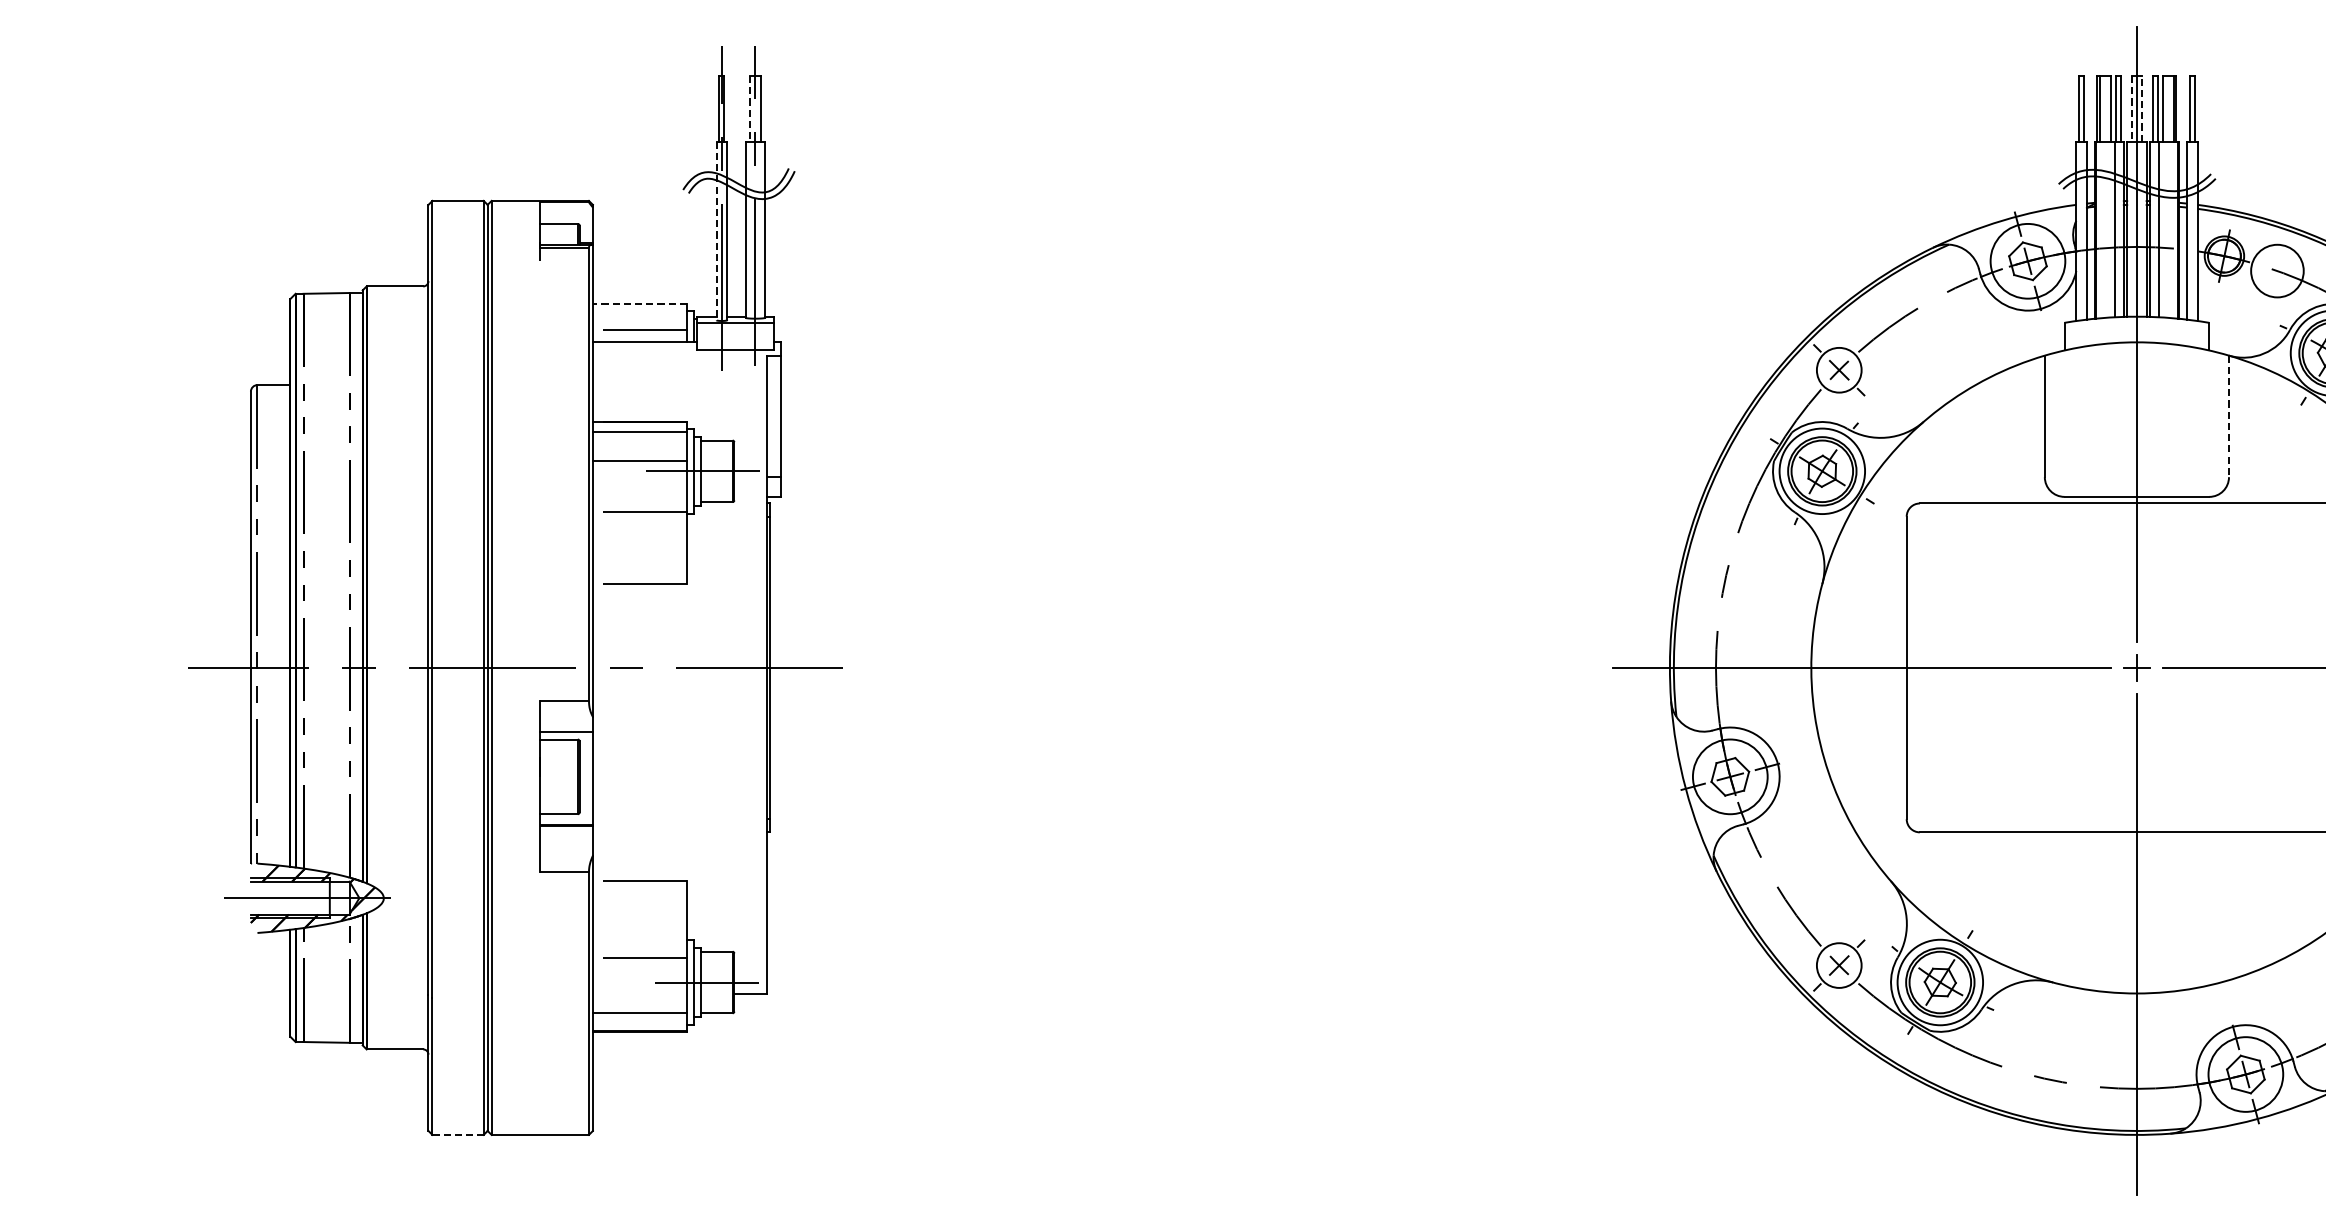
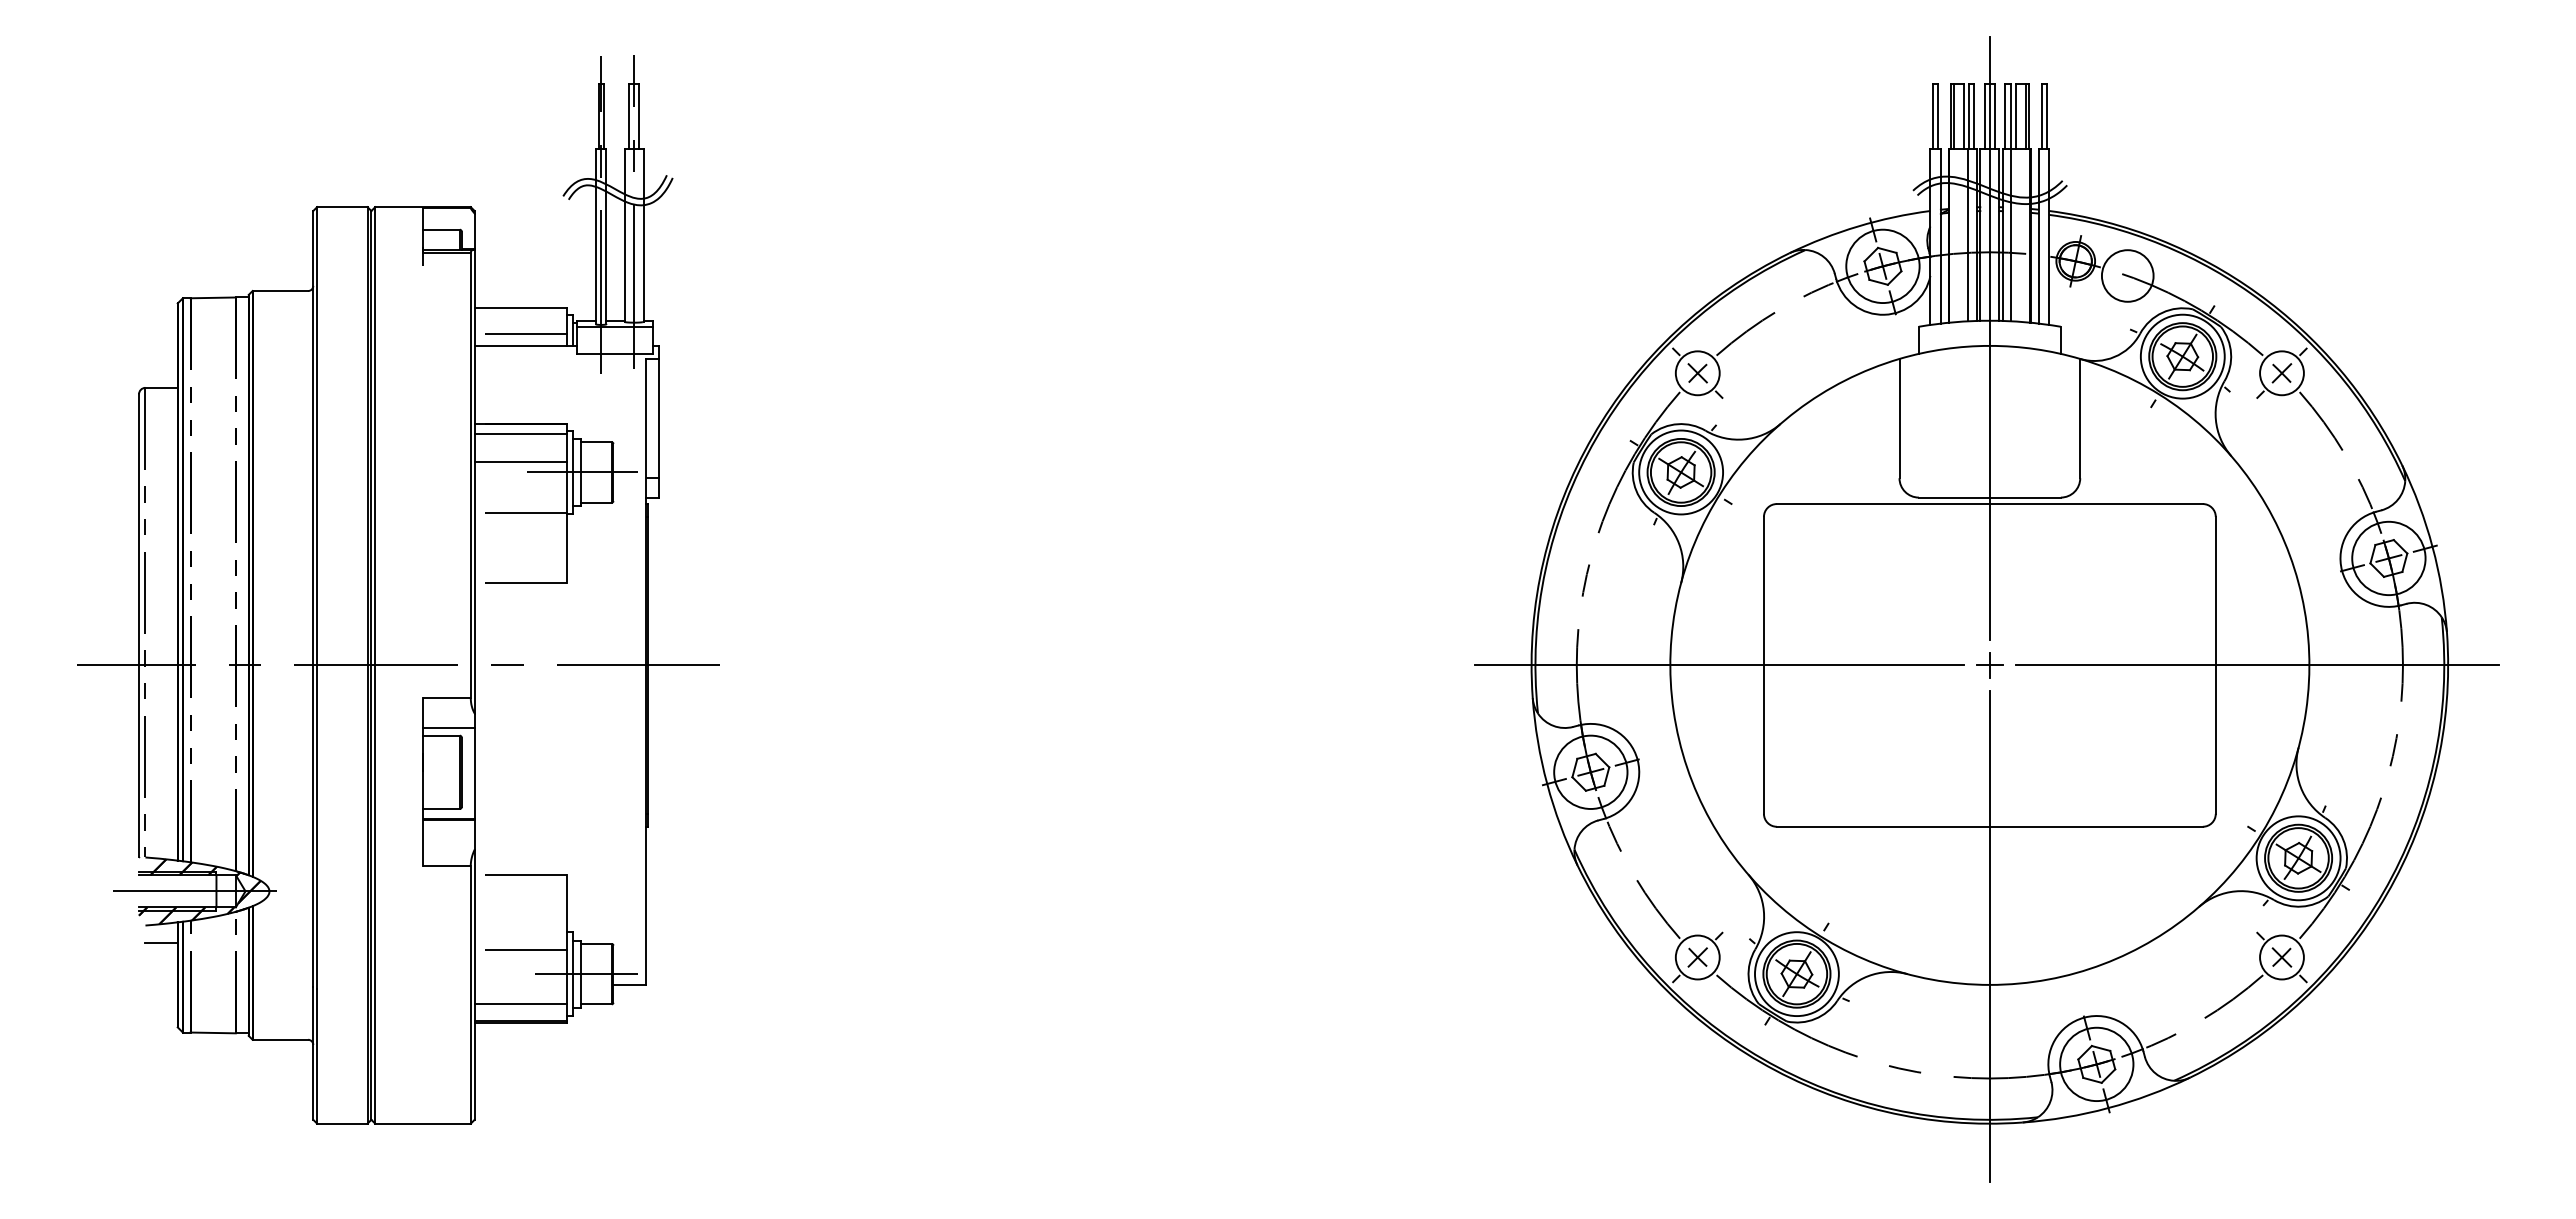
line: (2142, 108) -> (1995, 116), dashed -> solid
line: (749, 109) -> (628, 117), dashed -> solid
line: (2131, 109) -> (1984, 117), dashed -> solid
line: (716, 230) -> (595, 236), dashed -> solid
line: (639, 304) -> (520, 308), dashed -> solid
line: (2229, 416) -> (2080, 418), dashed -> solid
line: (273, 950) -> (161, 942), added
line: (458, 1134) -> (342, 1123), dashed -> solid

